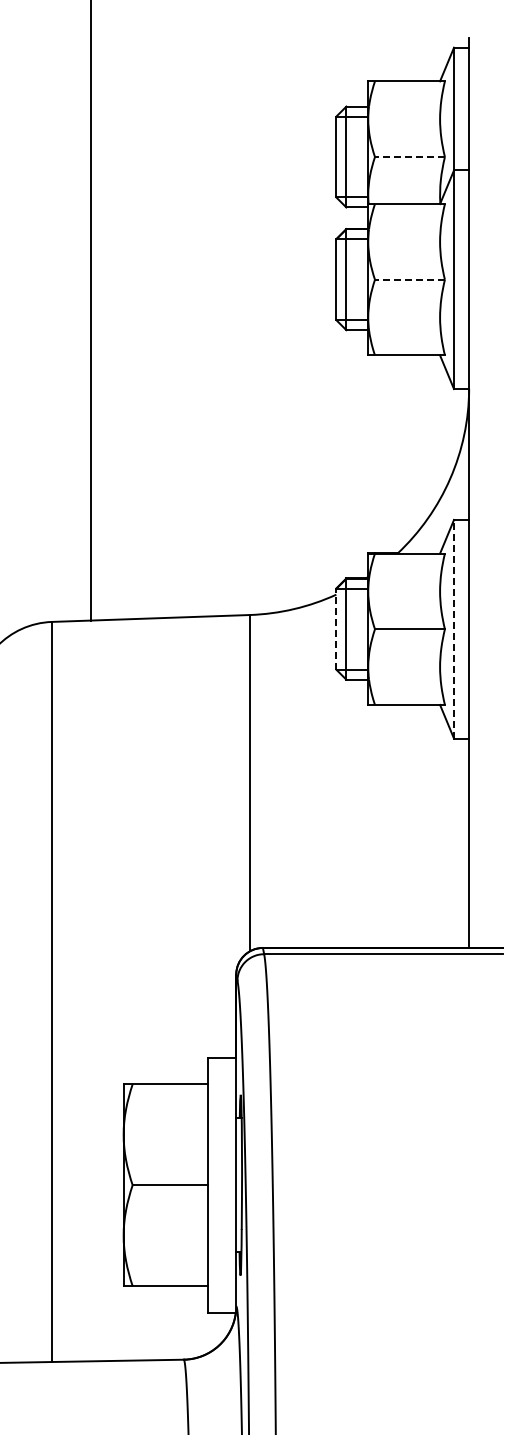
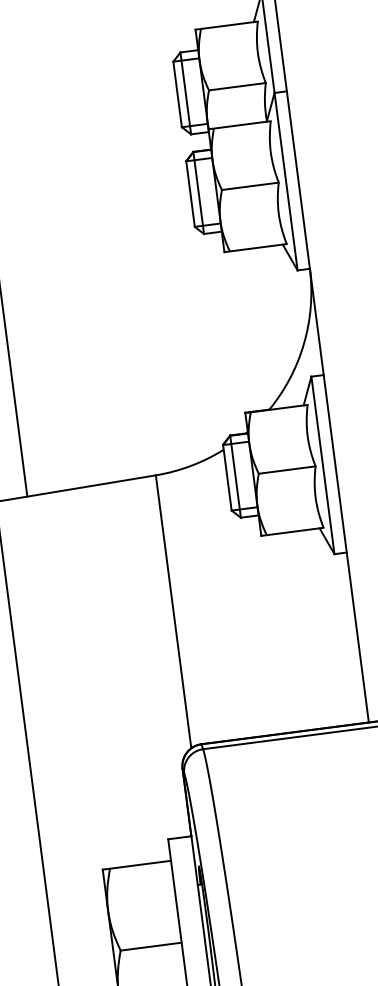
line: (409, 157) -> (237, 87), dashed -> solid
line: (409, 279) -> (249, 186), dashed -> solid
line: (454, 628) -> (323, 464), dashed -> solid
line: (336, 629) -> (227, 478), dashed -> solid

